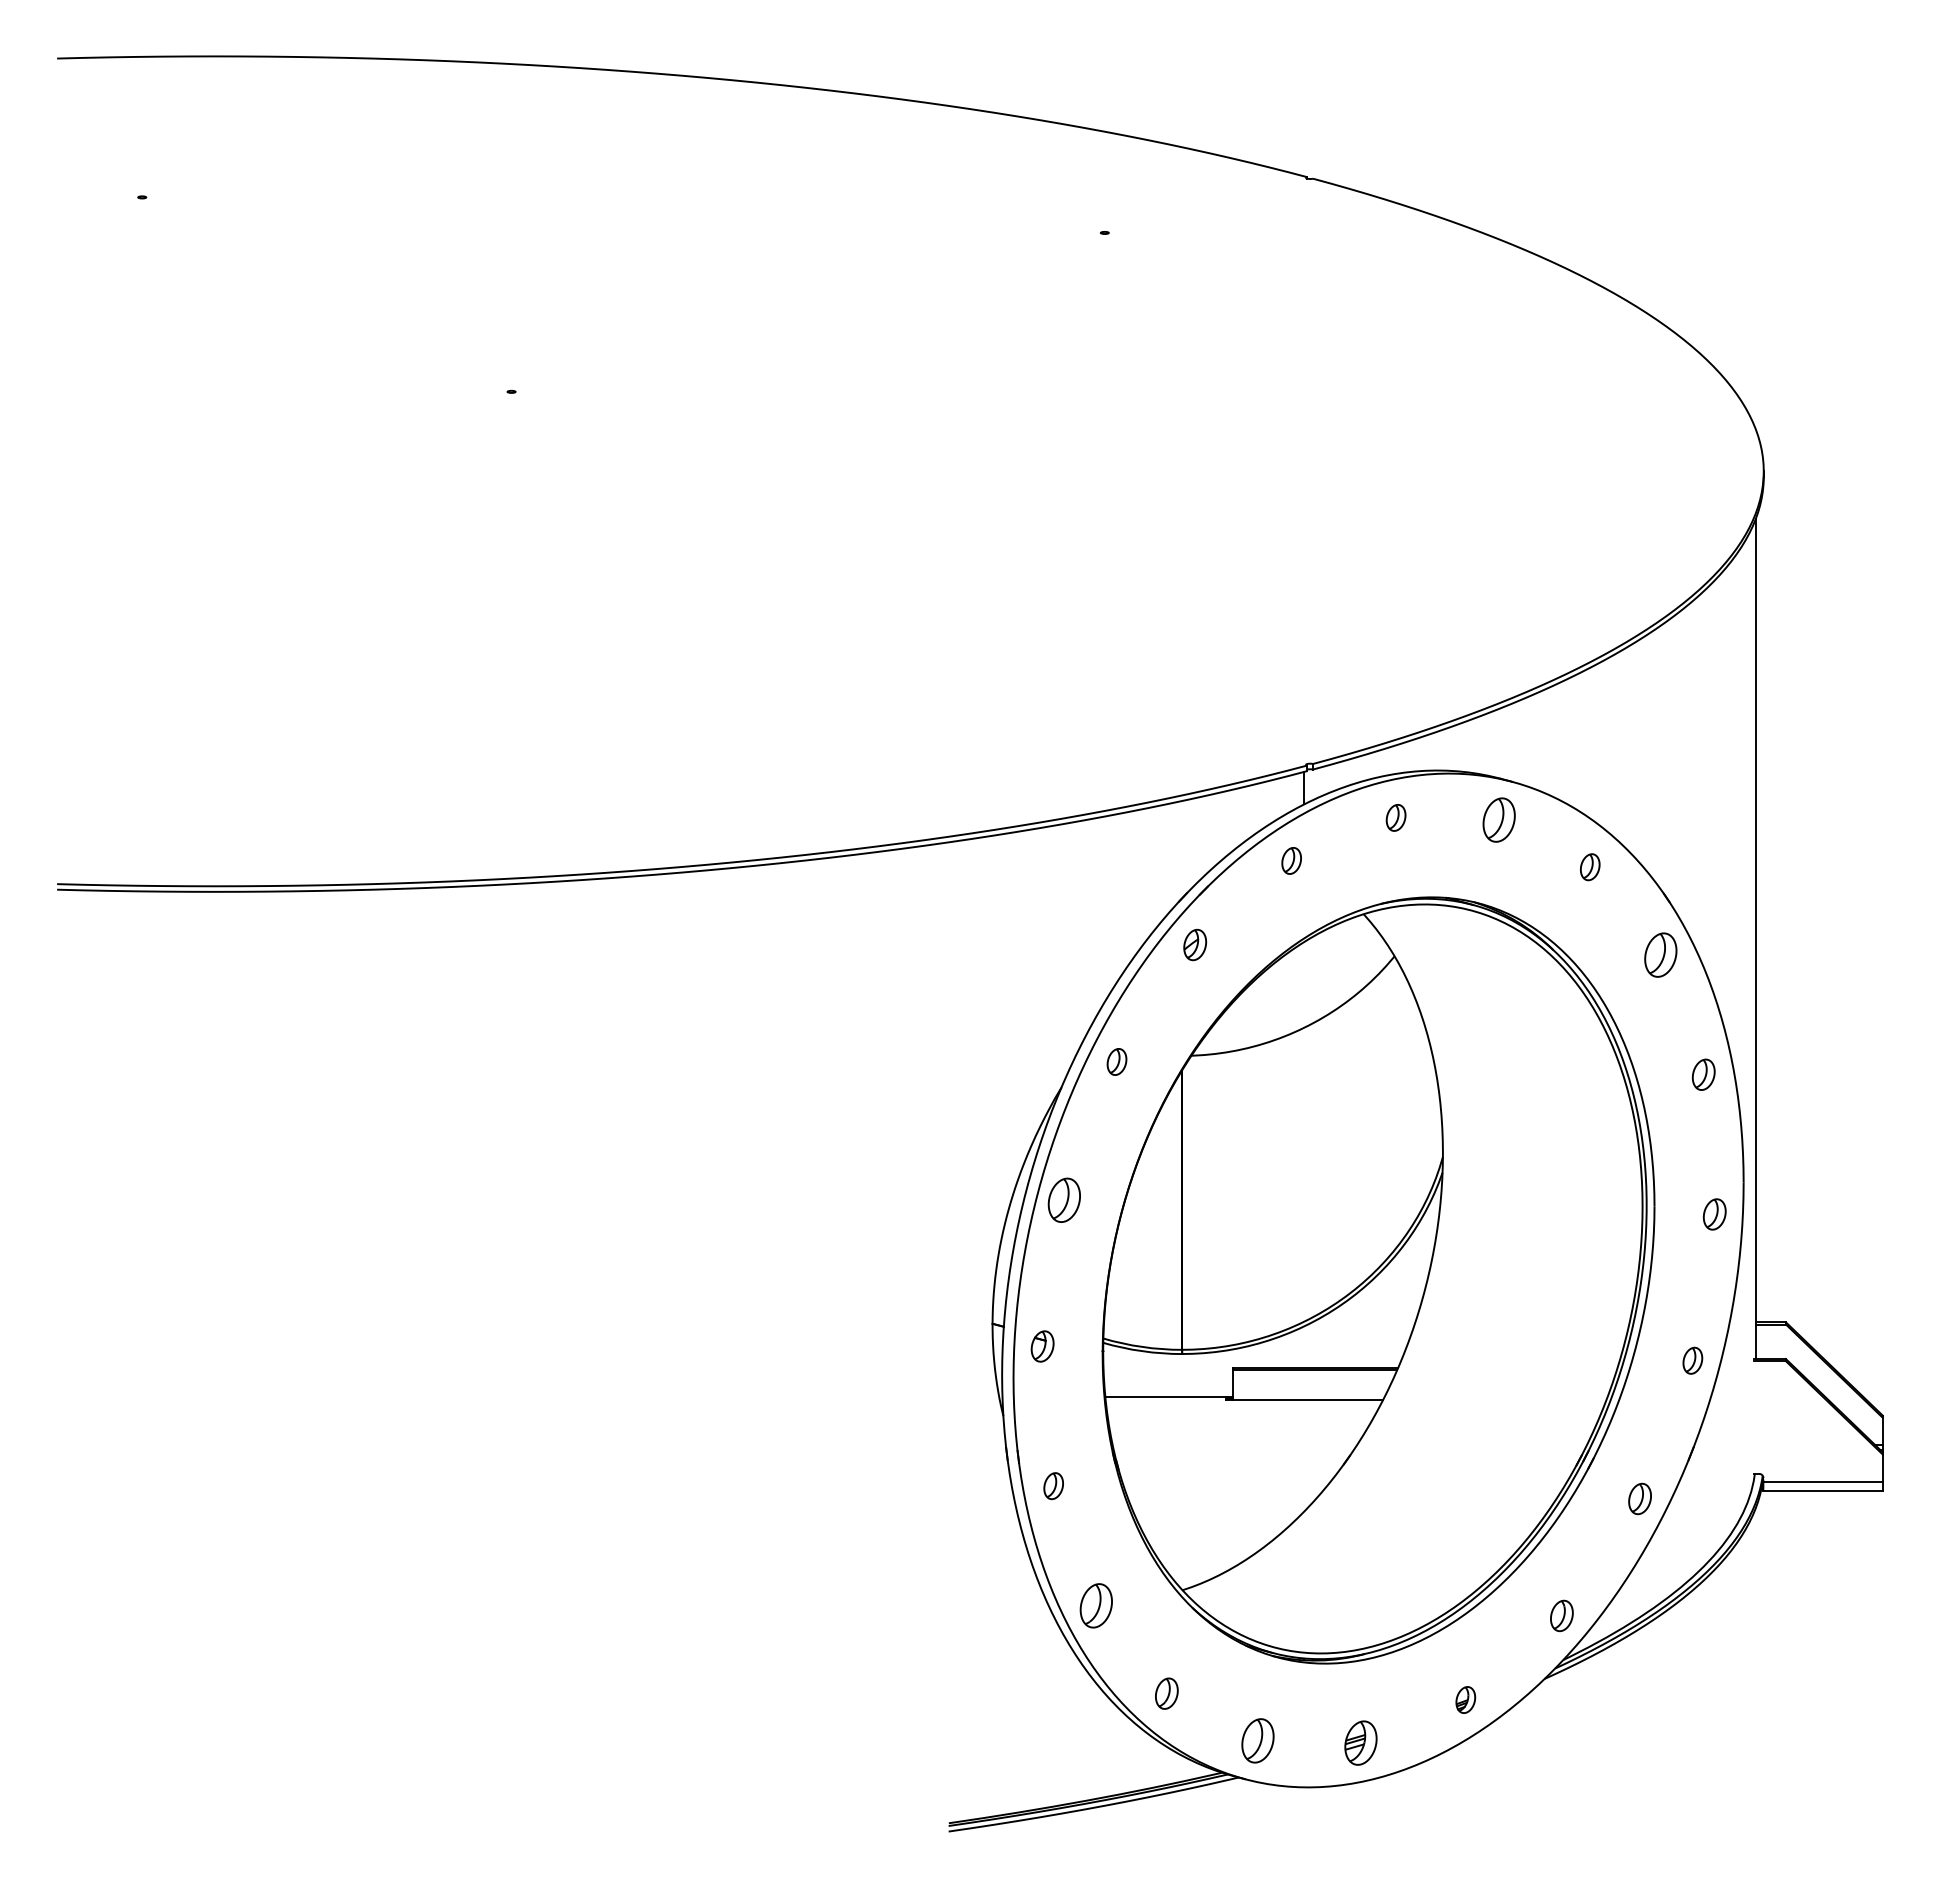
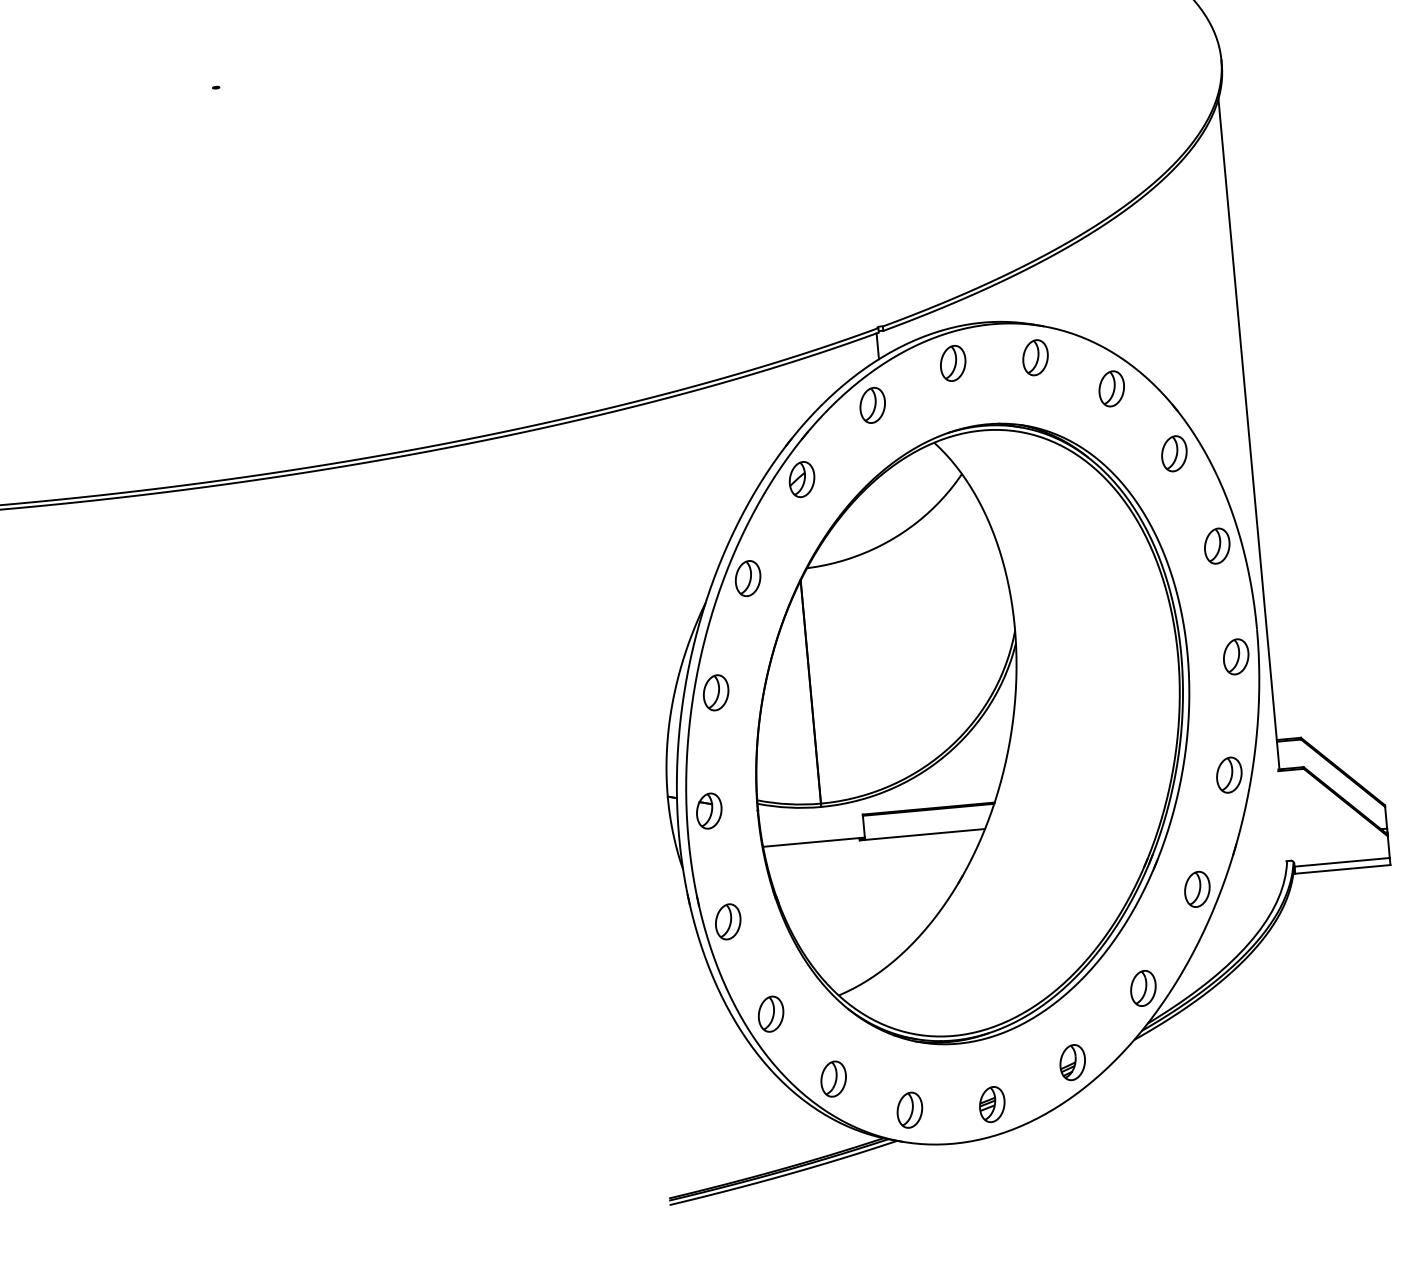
part: (1395, 817) -> (952, 363), size x1.67
part: (1291, 860) -> (872, 405), size x1.67
part: (1589, 866) -> (1111, 388), size x1.67
part: (1194, 944) -> (801, 479), size x1.43
part: (1116, 1061) -> (747, 578), size x1.67
part: (1703, 1074) -> (1217, 545), size x1.43
part: (1714, 1214) -> (1236, 656), size x1.43
part: (1042, 1346) -> (709, 811), size x1.43
part: (1692, 1360) -> (1229, 775), size x1.67
part: (1053, 1485) -> (728, 921), size x1.67
part: (1639, 1498) -> (1196, 889), size x1.43
part: (1561, 1615) -> (1143, 988), size x1.43
part: (1166, 1693) -> (833, 1079), size x1.43
part: (1465, 1699) -> (1072, 1062), size x1.67

